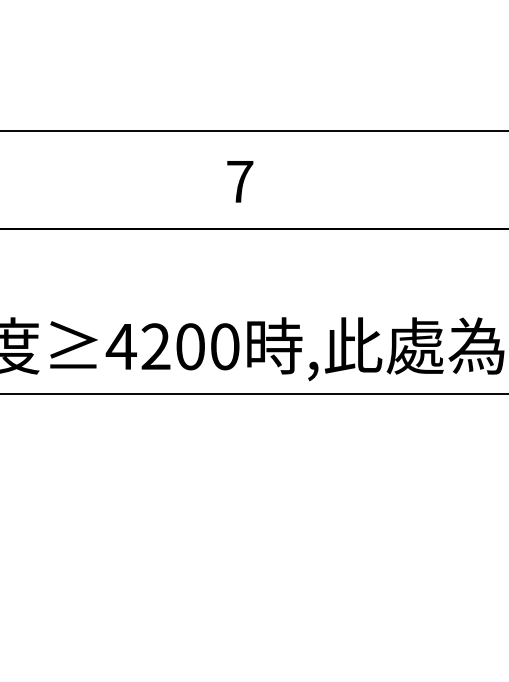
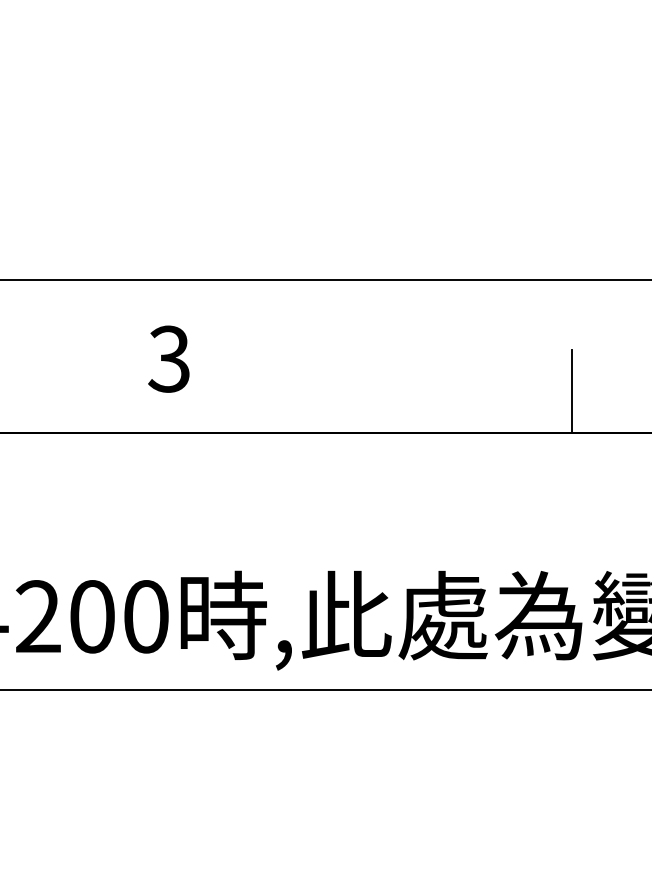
text: (239, 181) -> (168, 358), 7 -> 3
line: (497, 201) -> (571, 390), added

